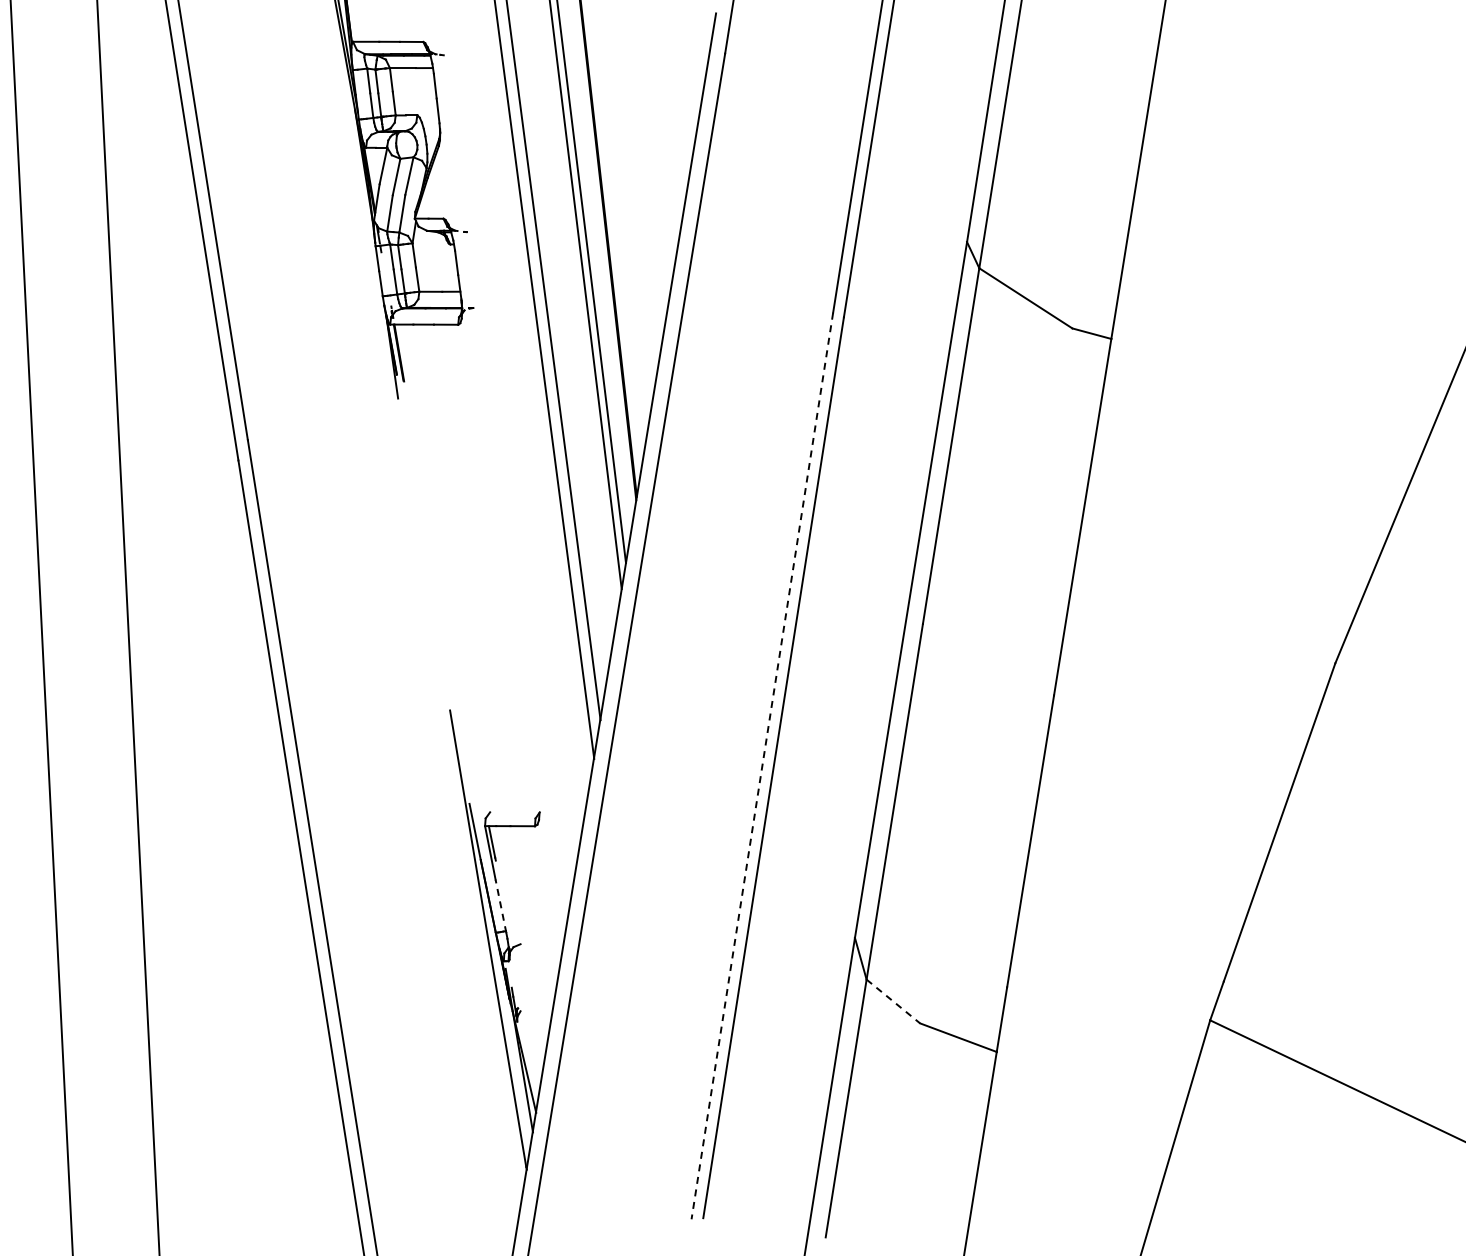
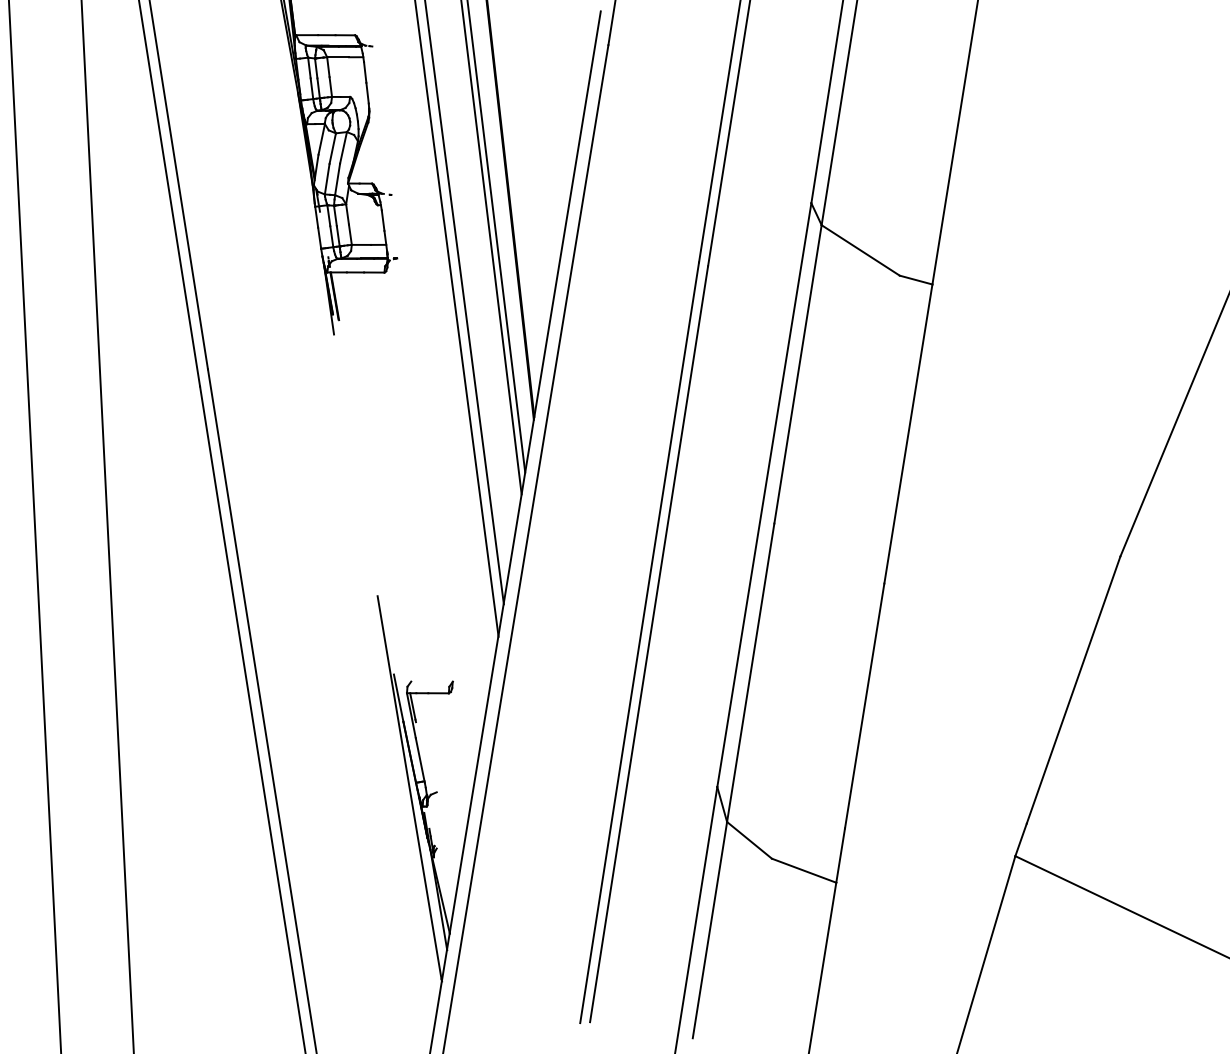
line: (762, 766) -> (639, 643), dashed -> solid
line: (500, 905) -> (419, 759), dashed -> solid
line: (893, 1001) -> (749, 840), dashed -> solid

